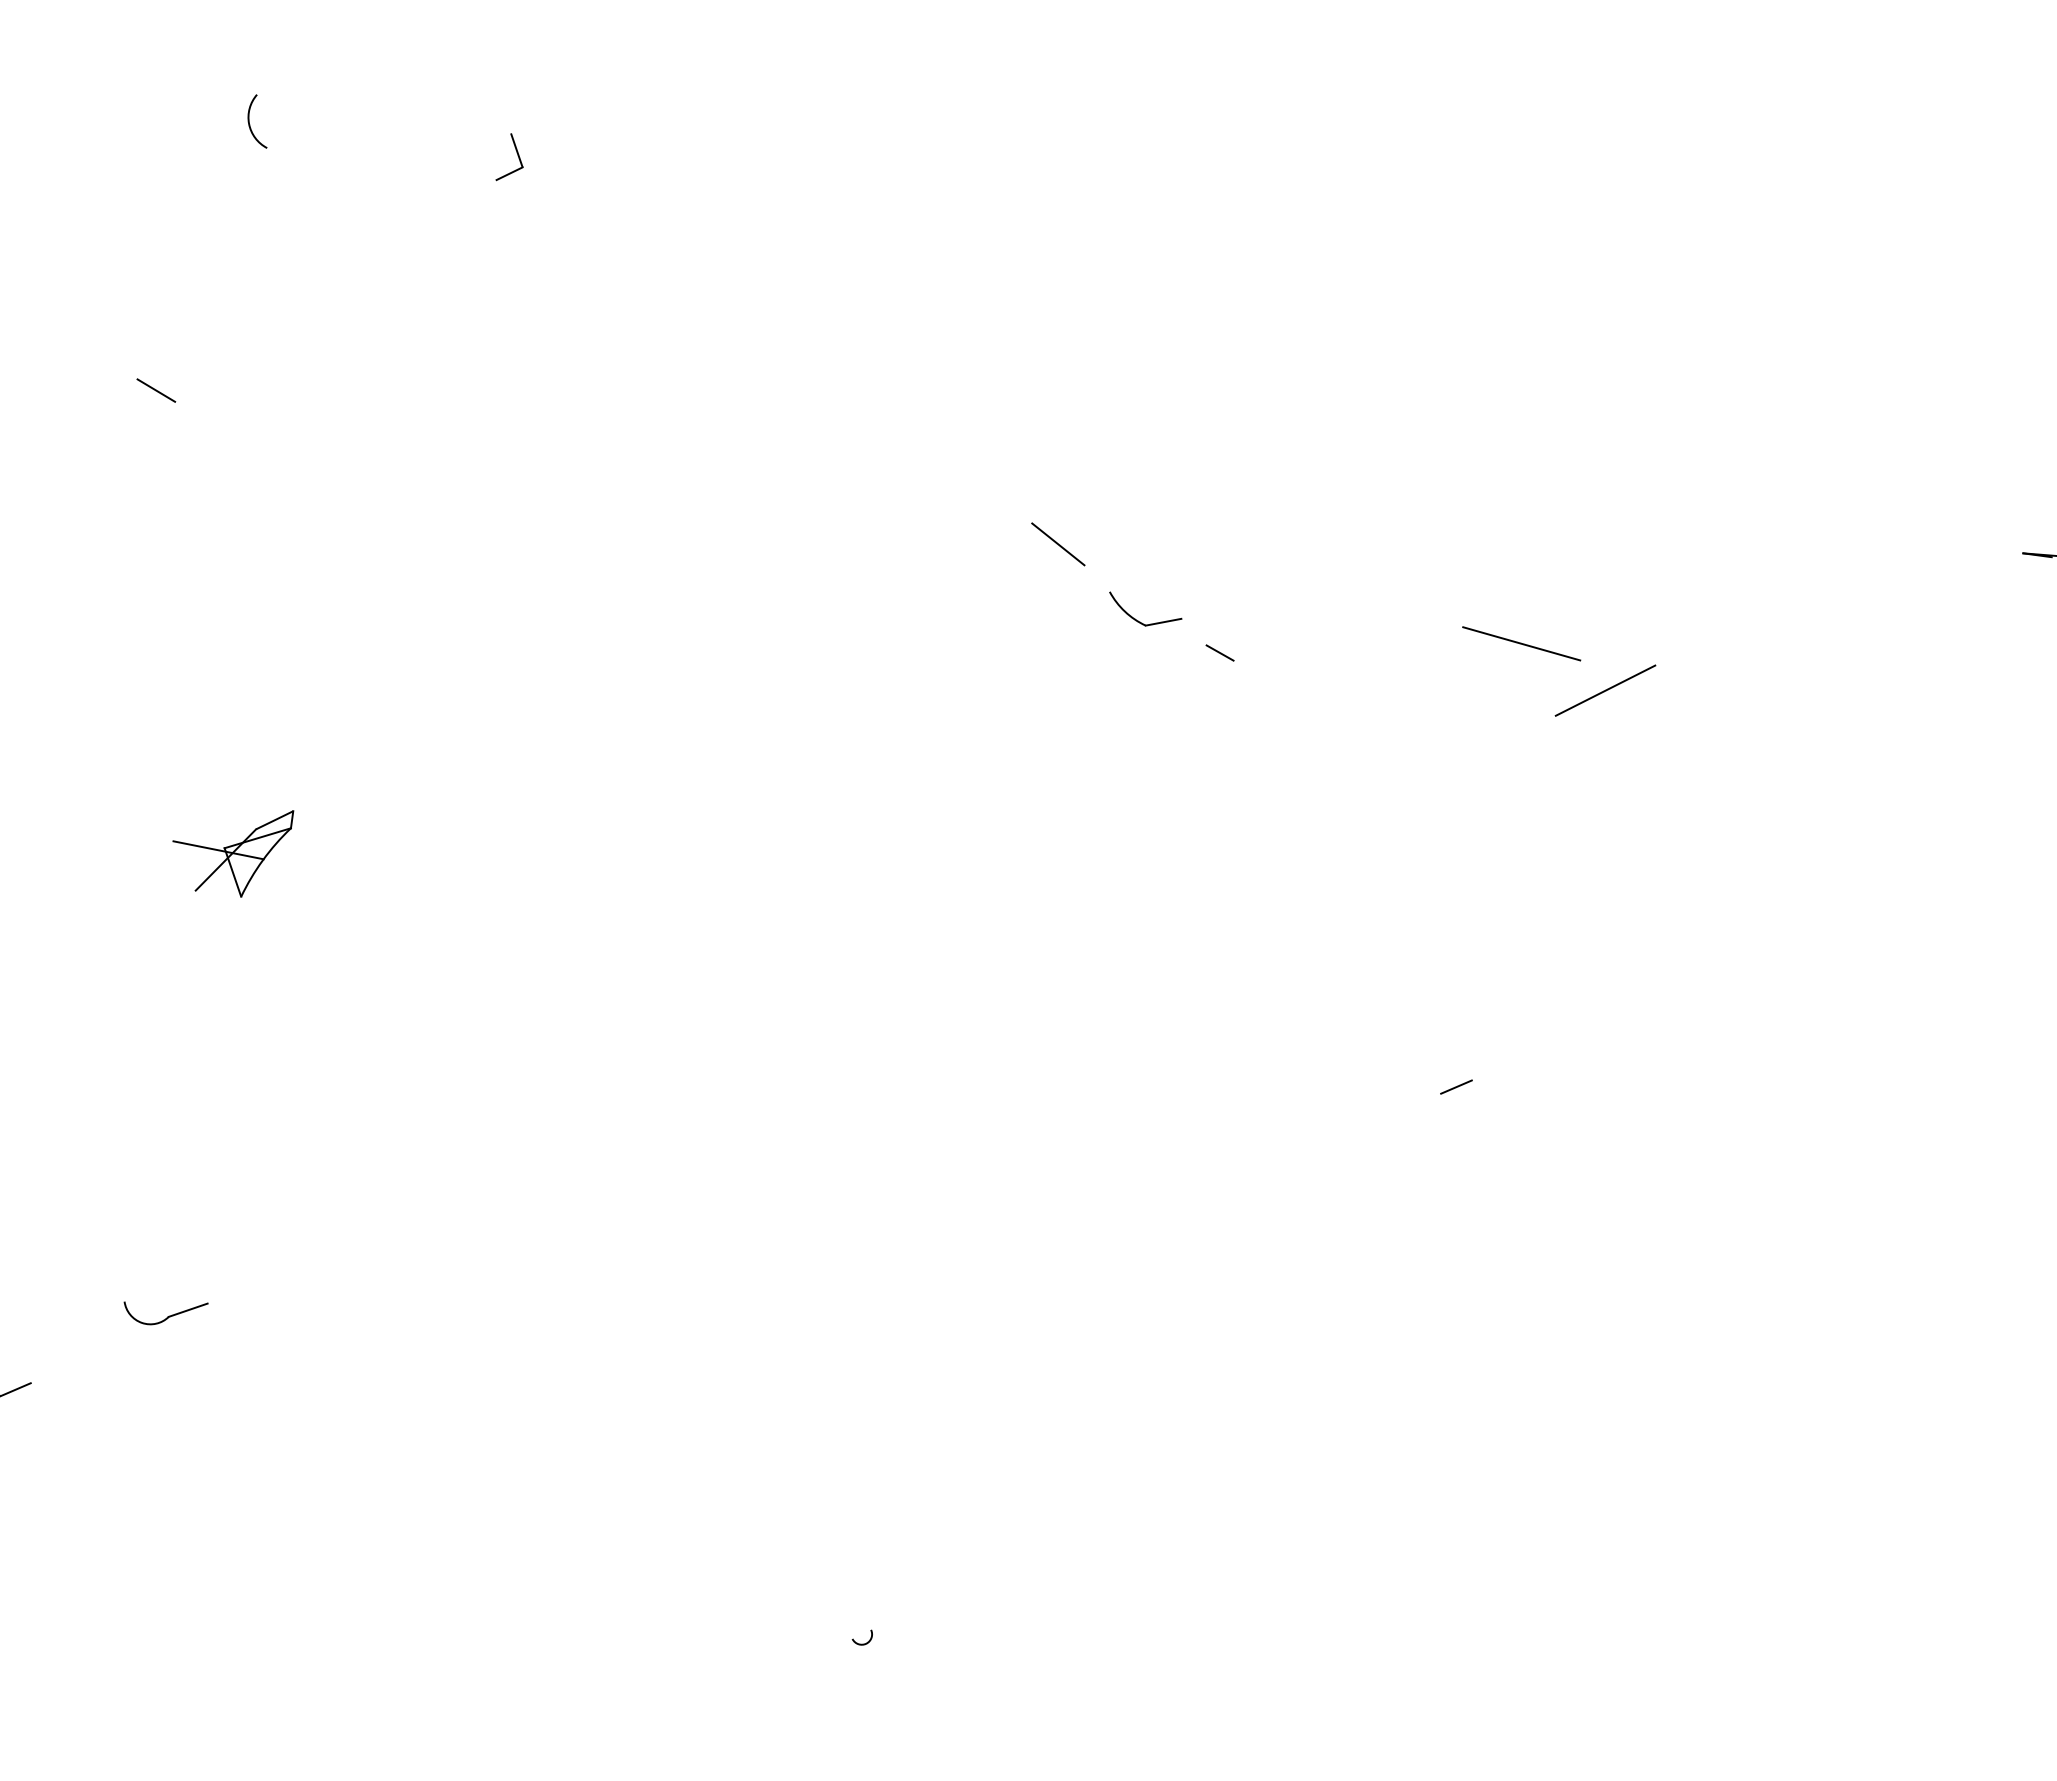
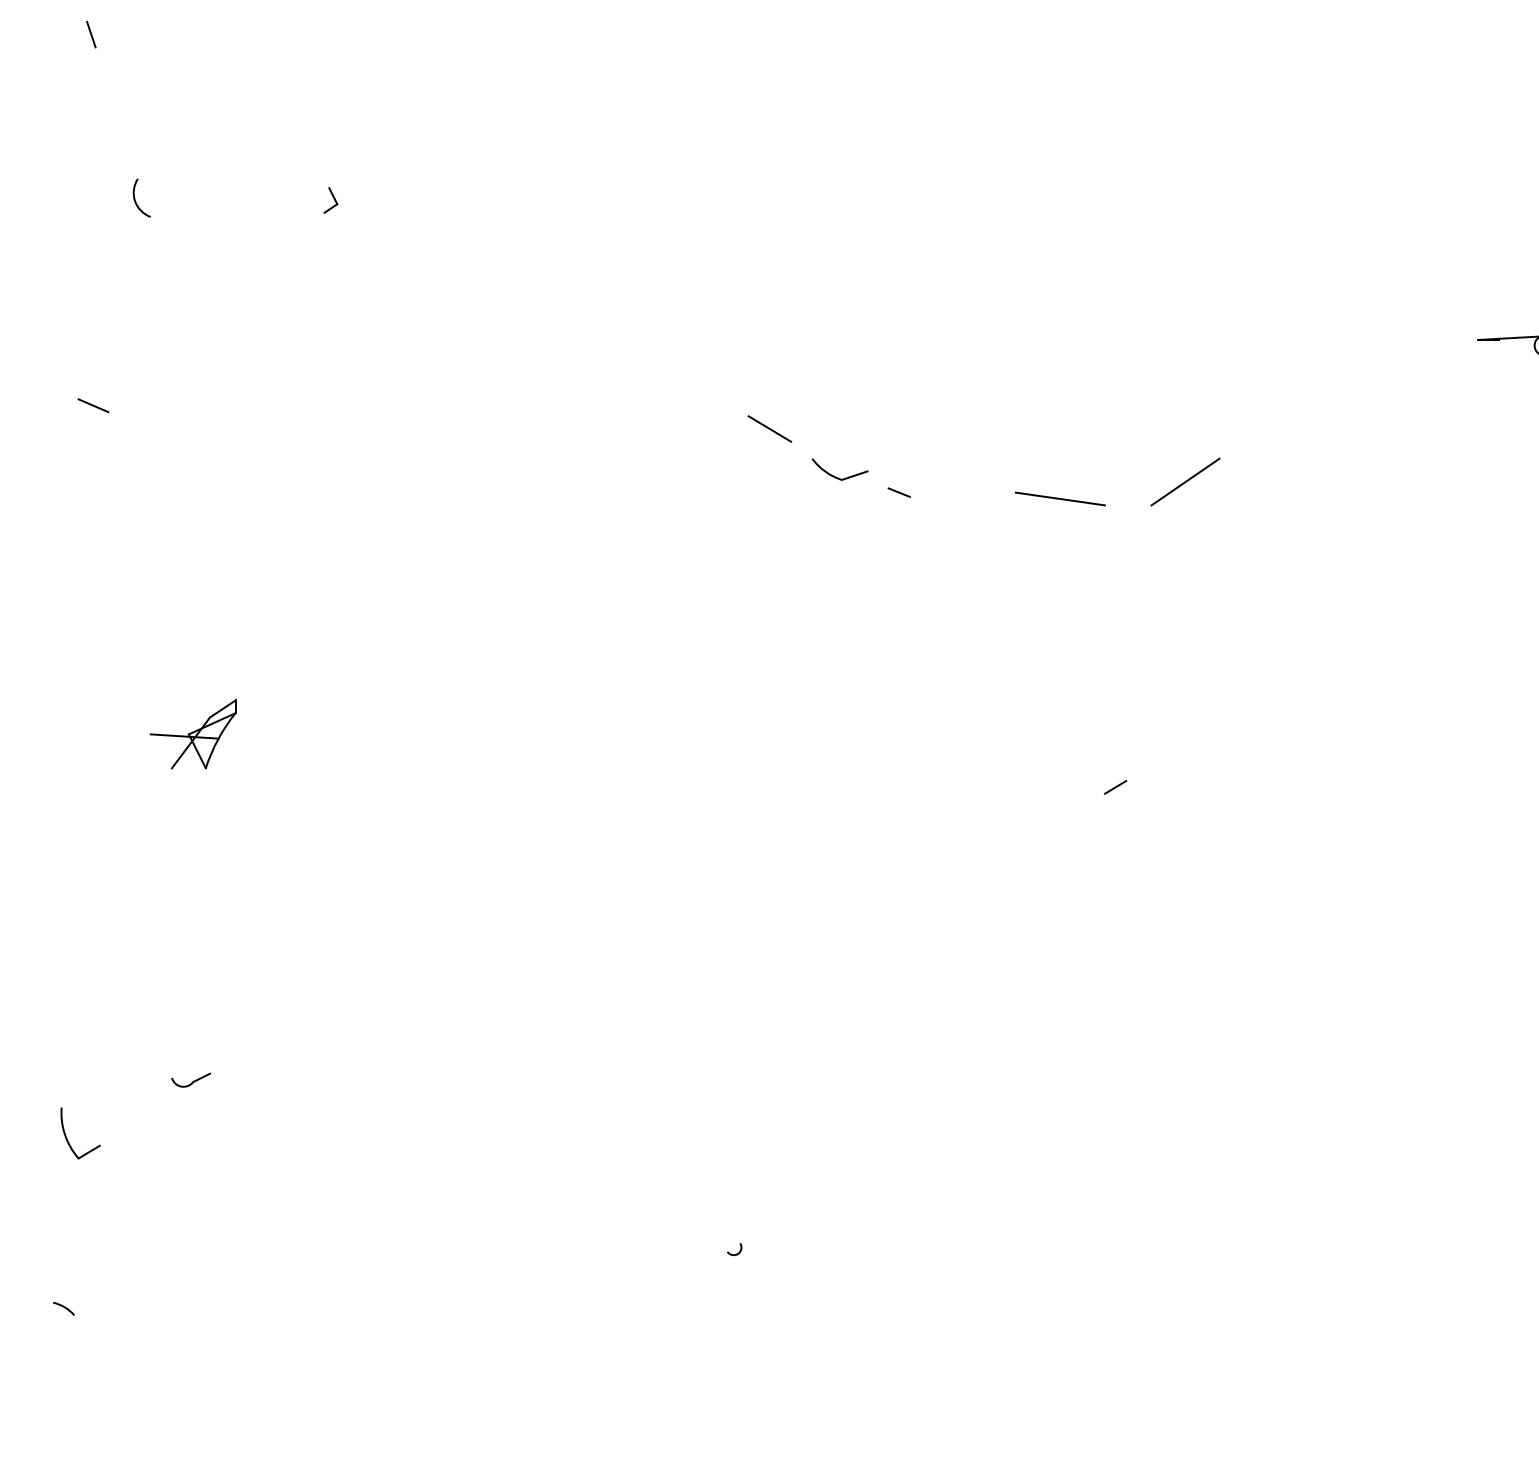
part: (511, 158) -> (330, 200), size x0.71
line: (1521, 643) -> (1060, 498), moved
part: (164, 1310) -> (190, 1079), size x0.62

